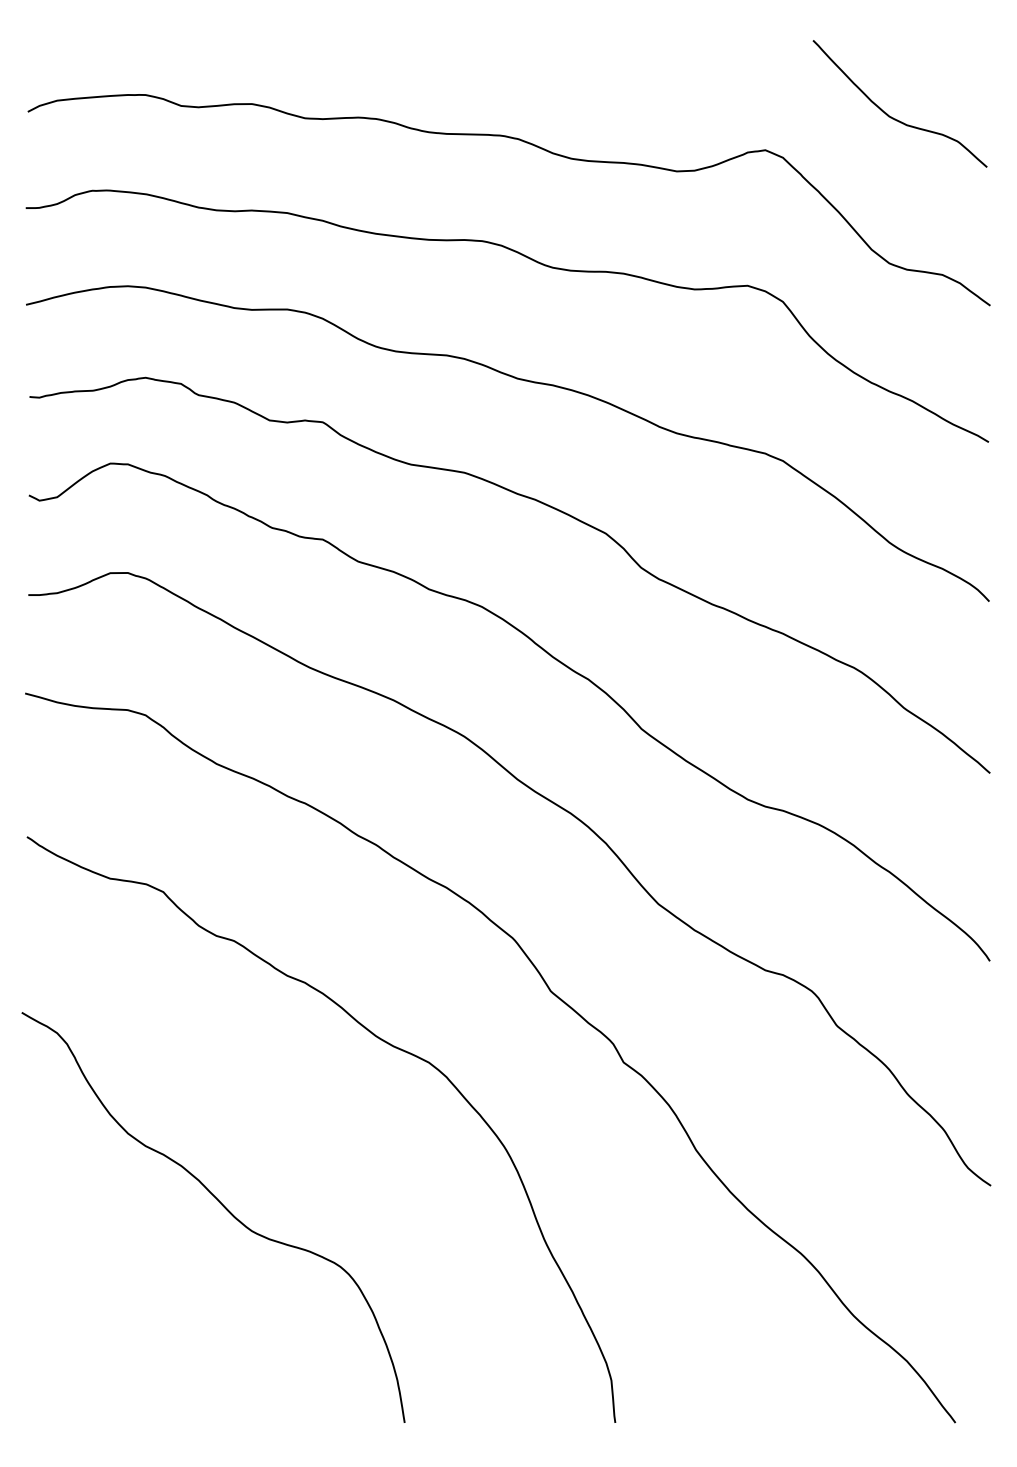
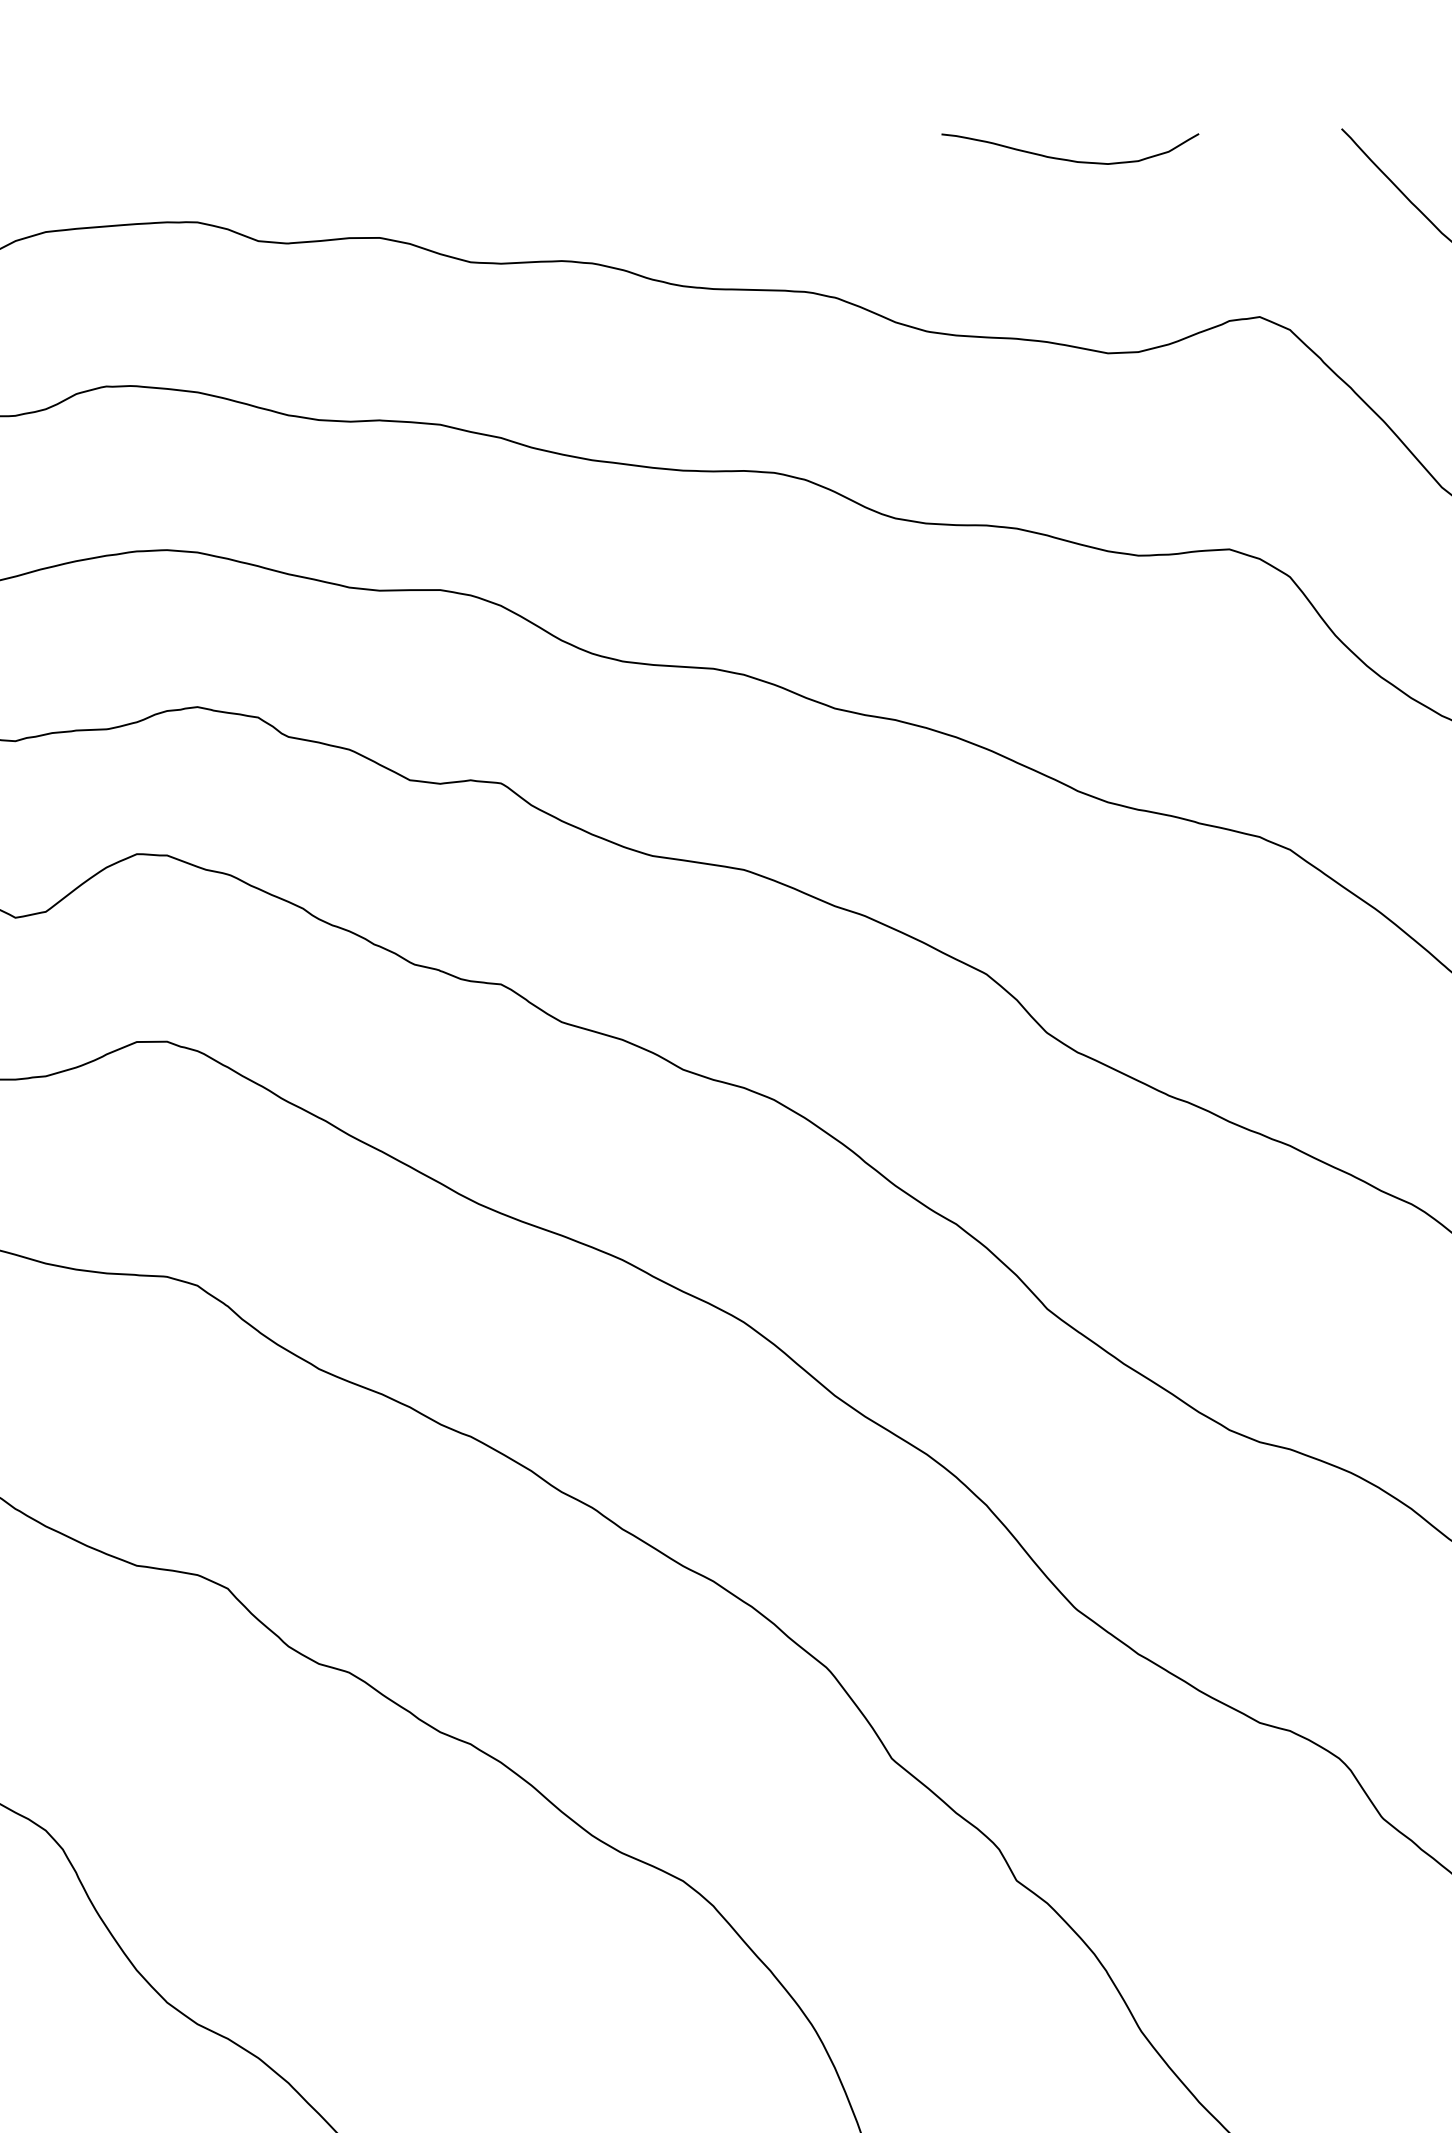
curve: (653, 57) -> (1067, 158), added

